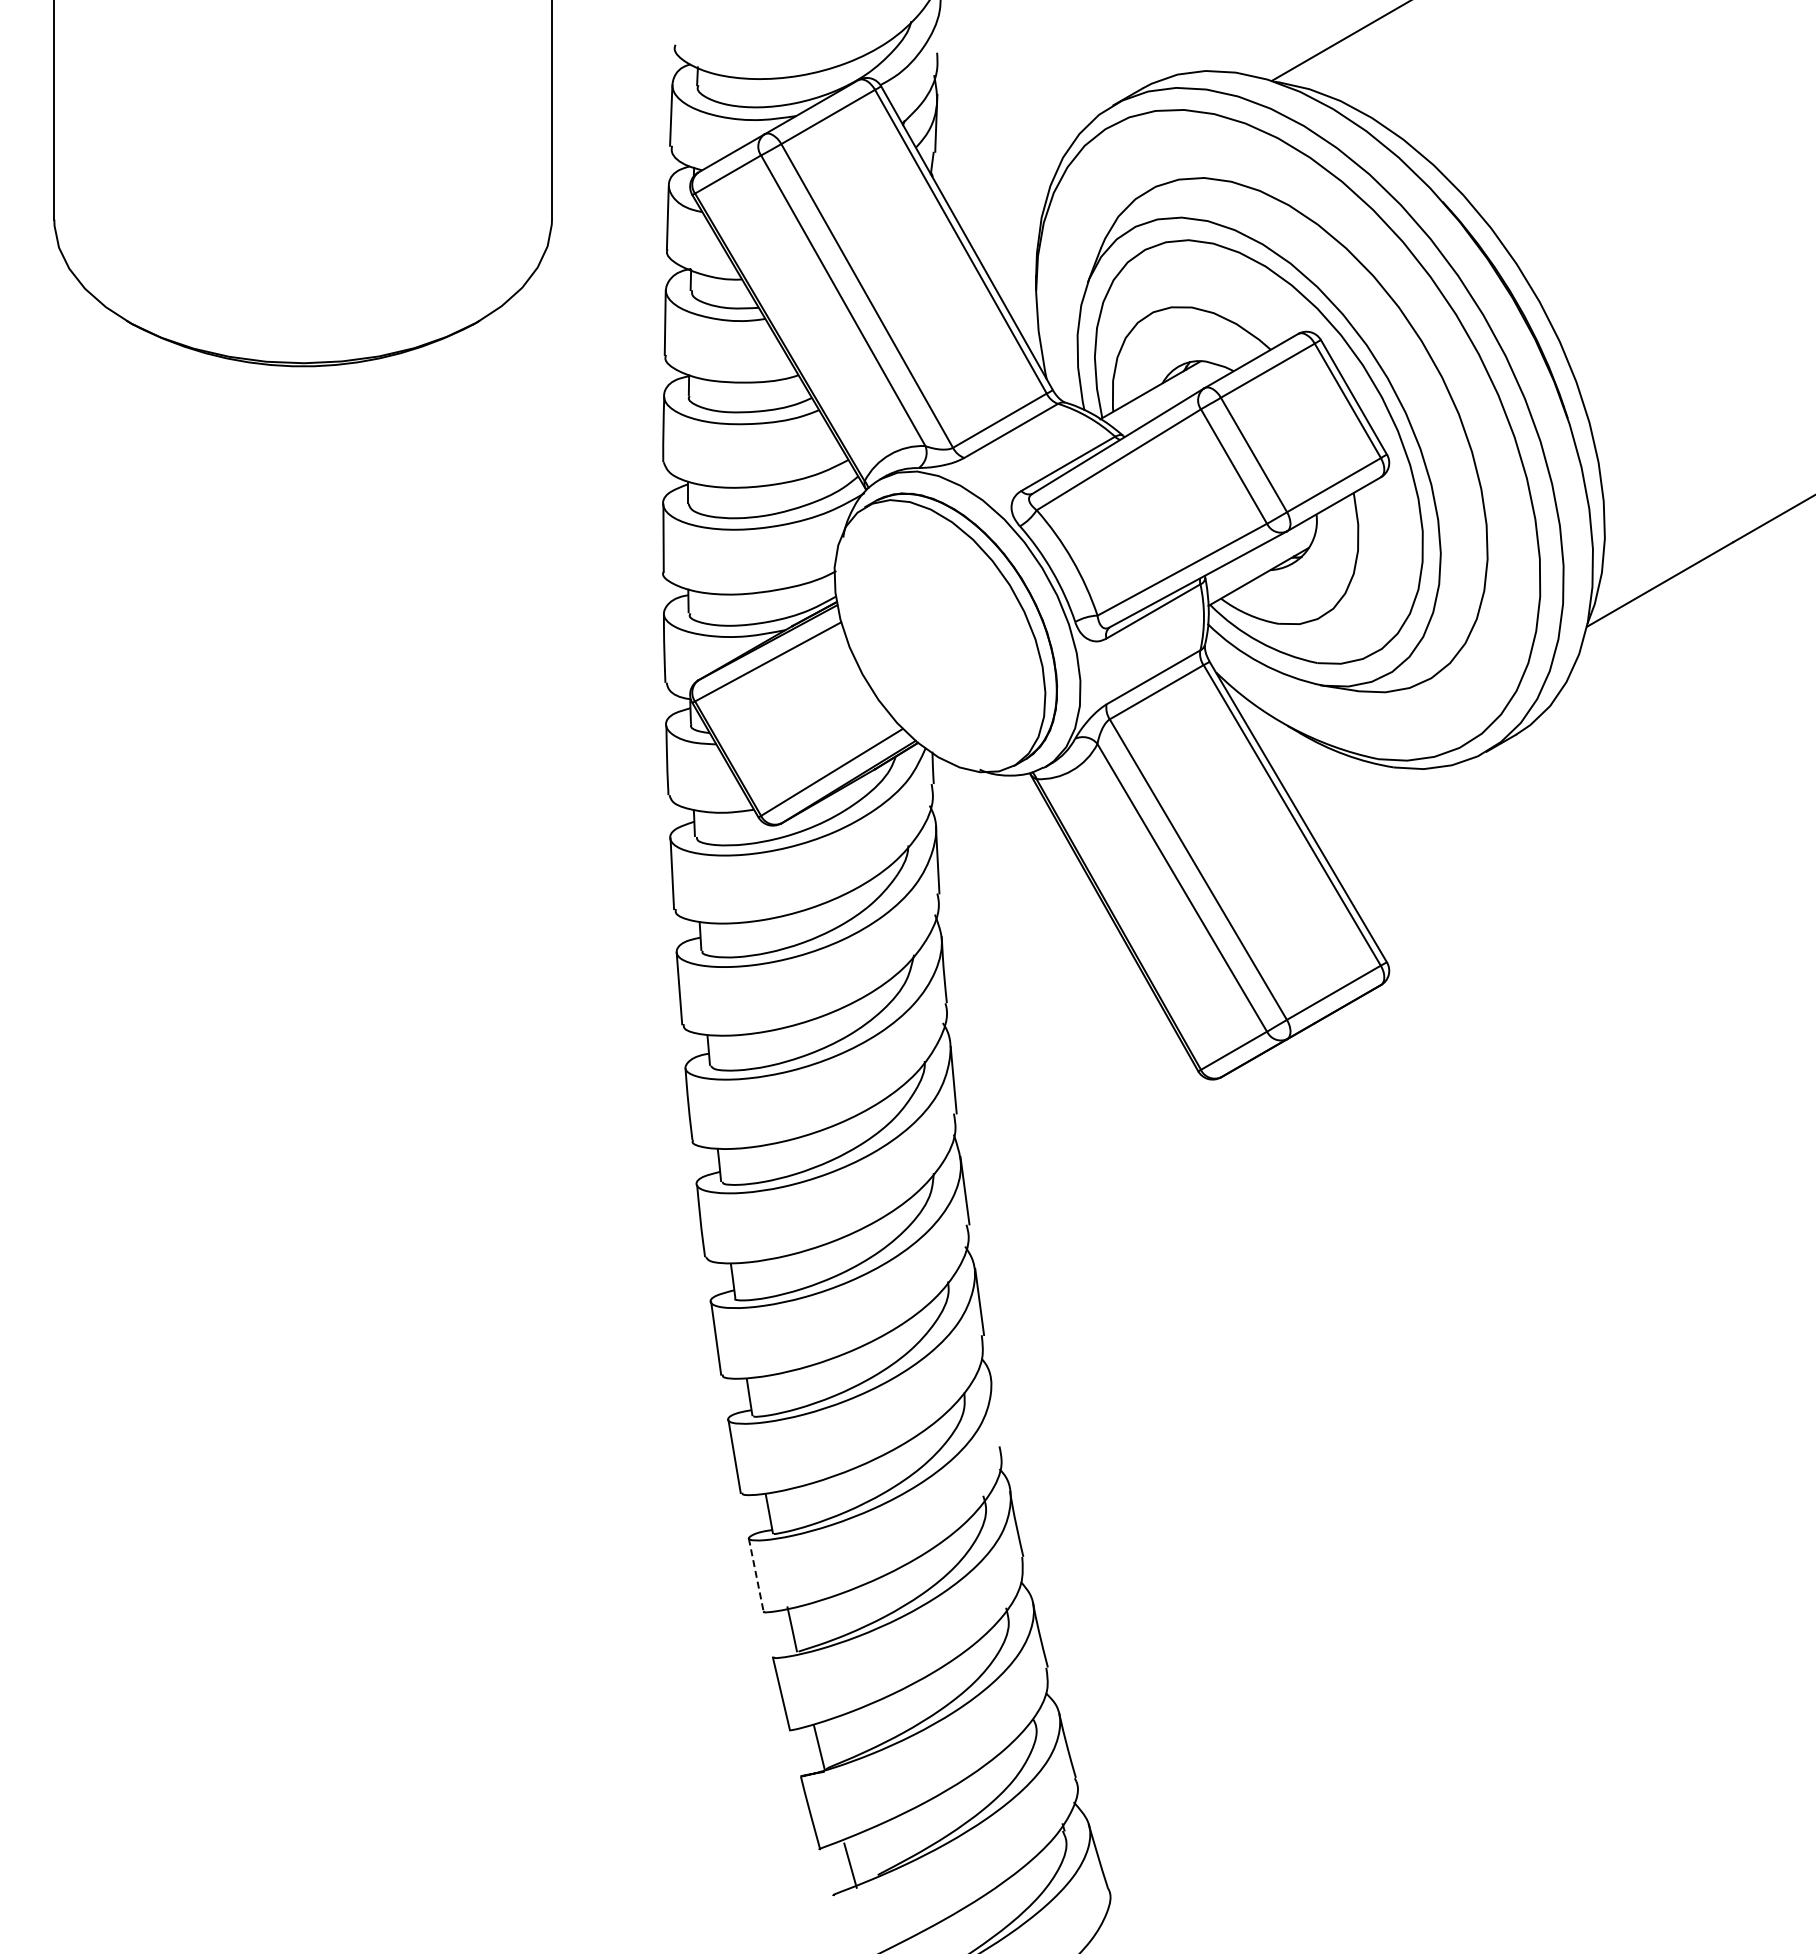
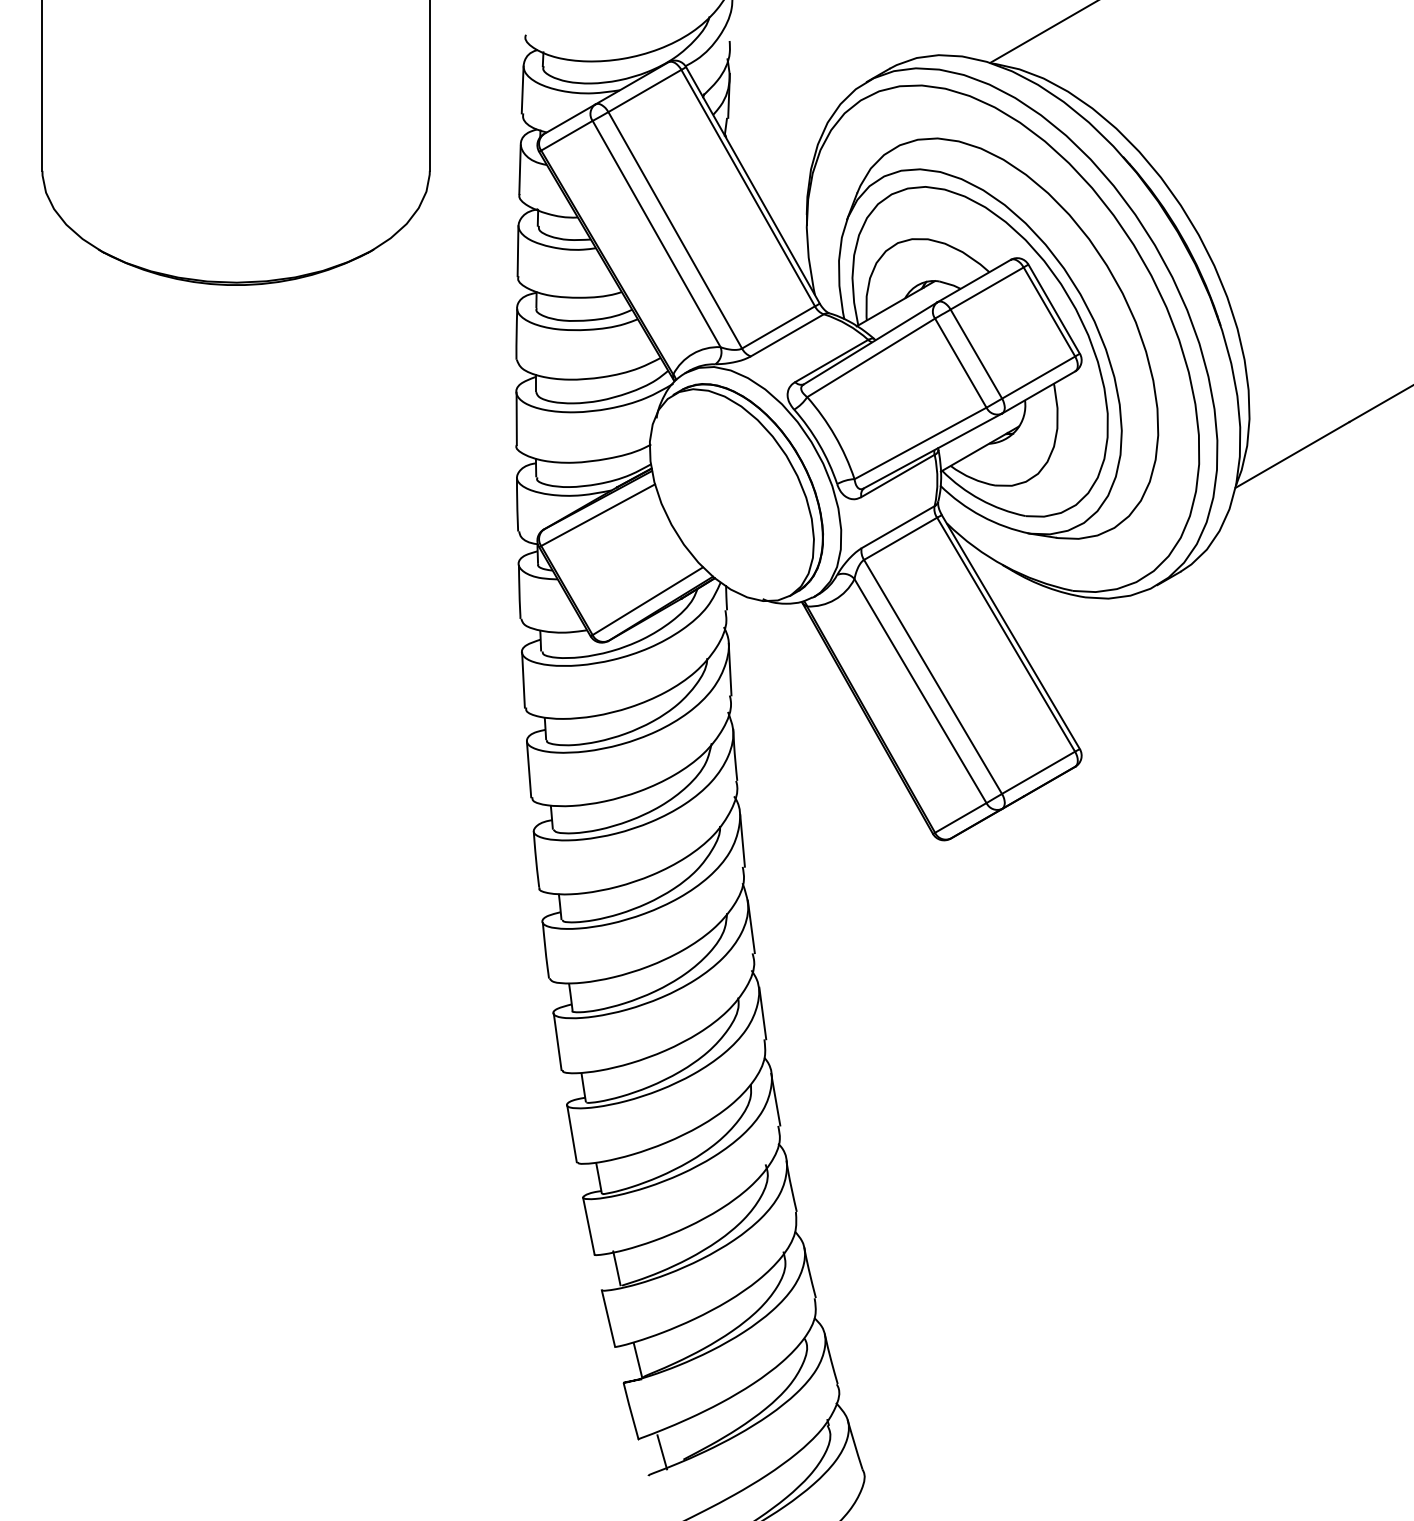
line: (996, 1412) -> (775, 1099), added
line: (756, 1575) -> (589, 1226), dashed -> solid

